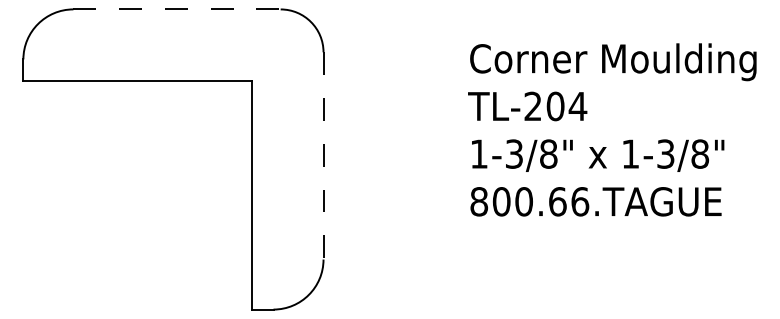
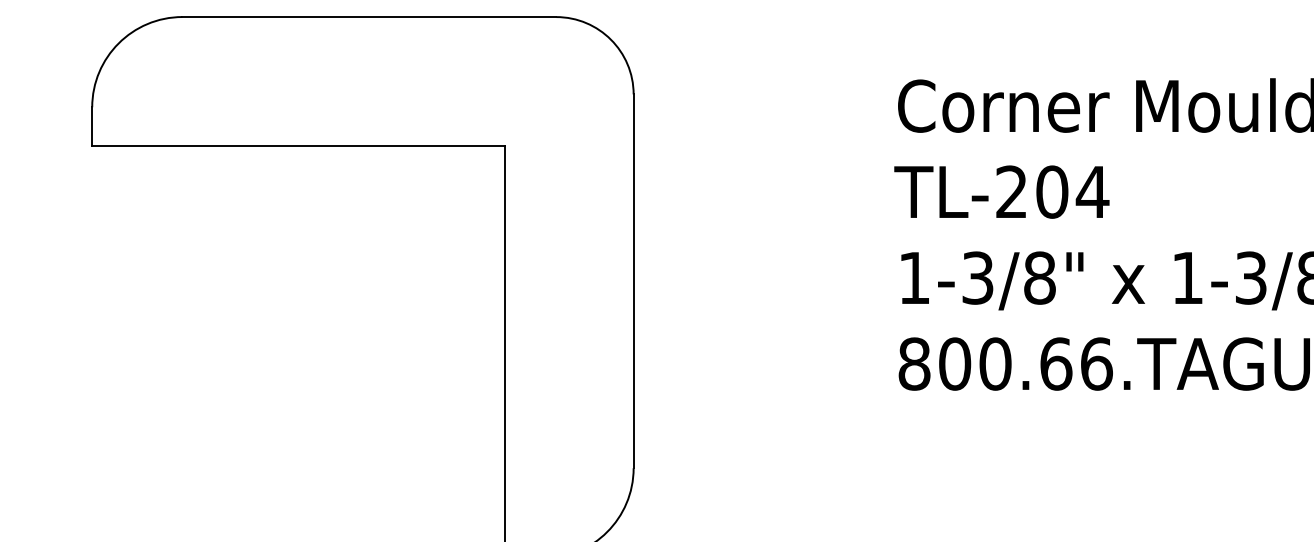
line: (177, 9) -> (370, 17), dashed -> solid
line: (323, 155) -> (633, 280), dashed -> solid

